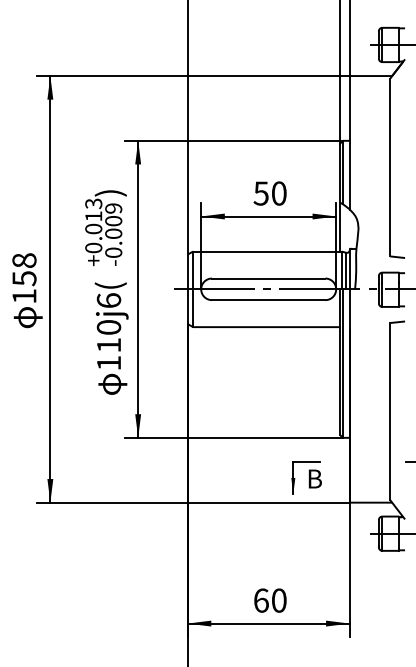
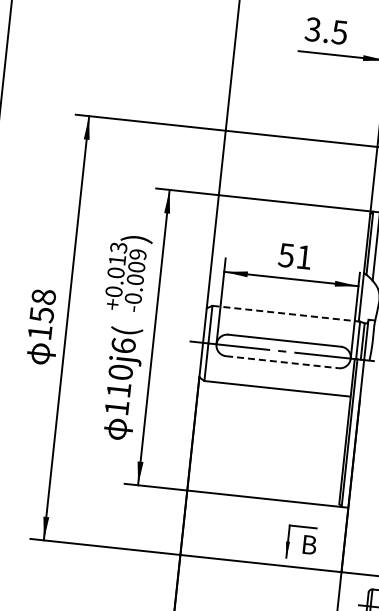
text: (279, 193) -> (304, 257), 50 -> 51
line: (267, 251) -> (286, 313), solid -> dashed
line: (268, 300) -> (282, 362), solid -> dashed

